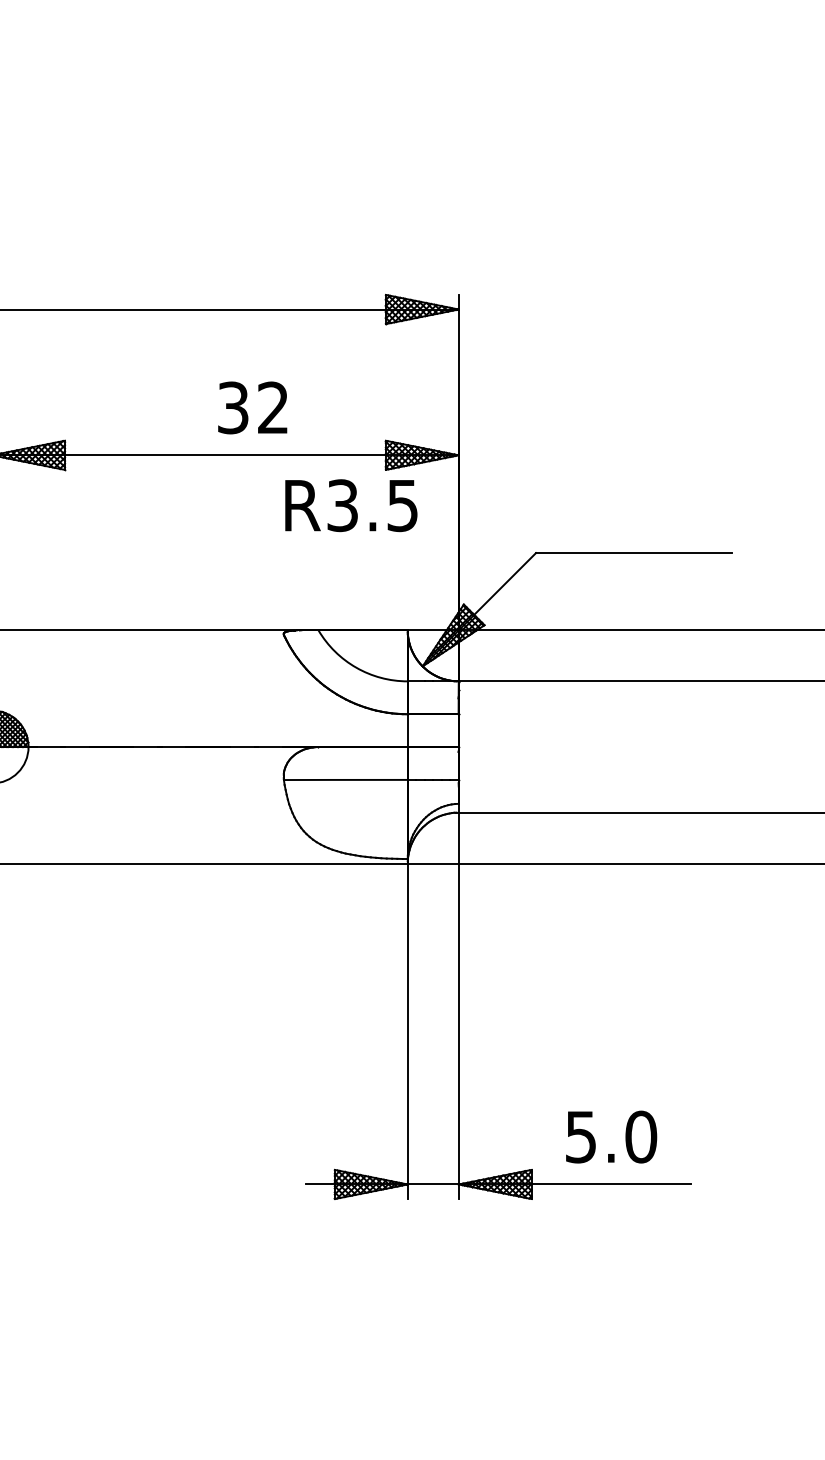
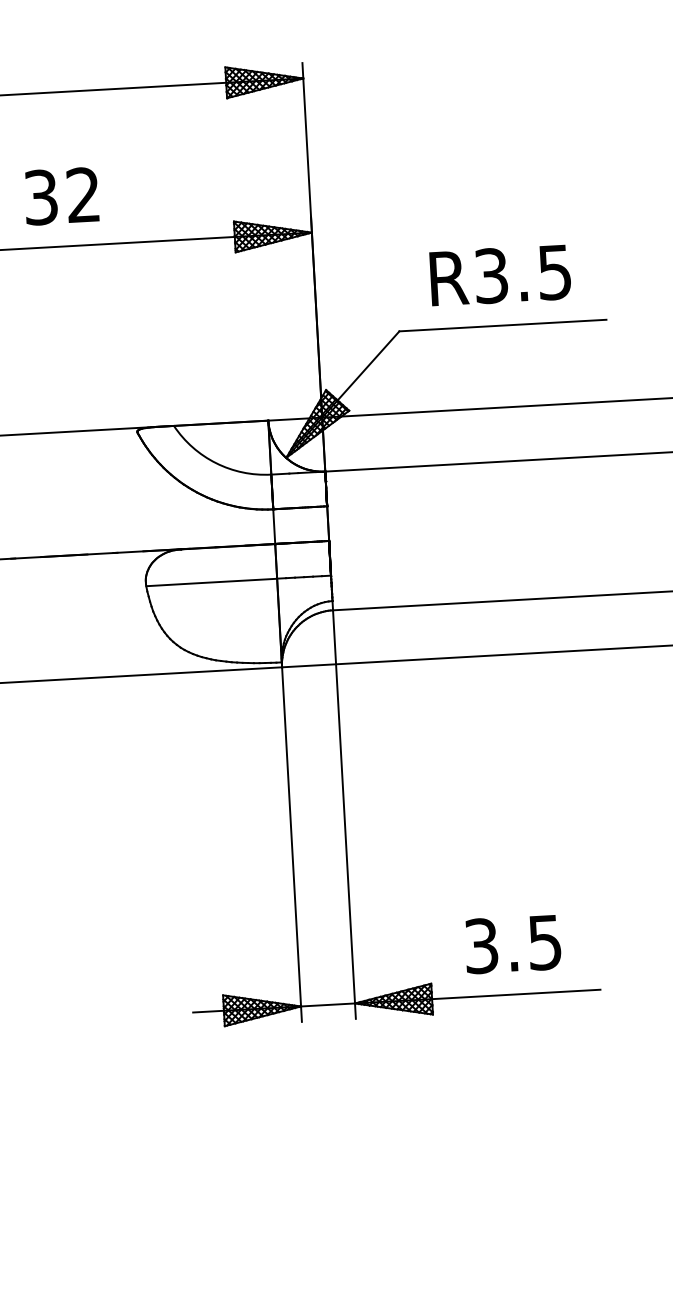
text: (252, 407) -> (61, 195), moved
text: (351, 505) -> (500, 275), moved
text: (611, 1136) -> (513, 943), 5.0 -> 3.5

